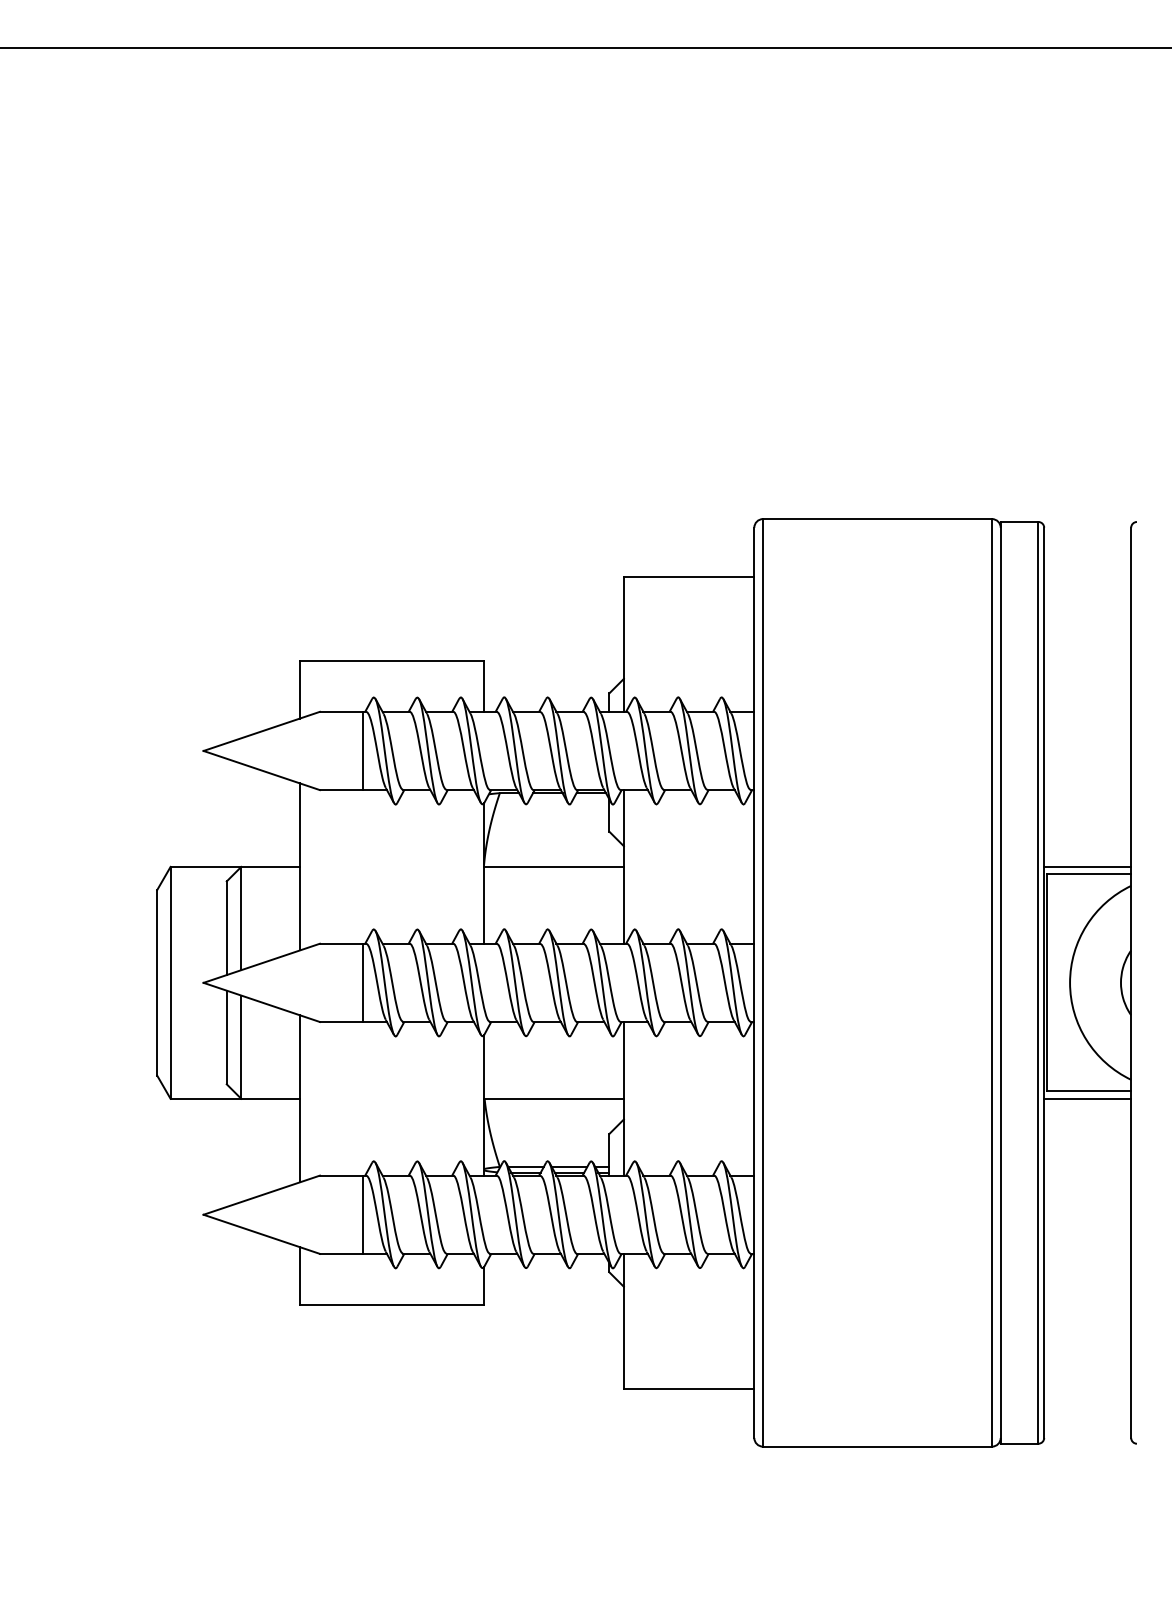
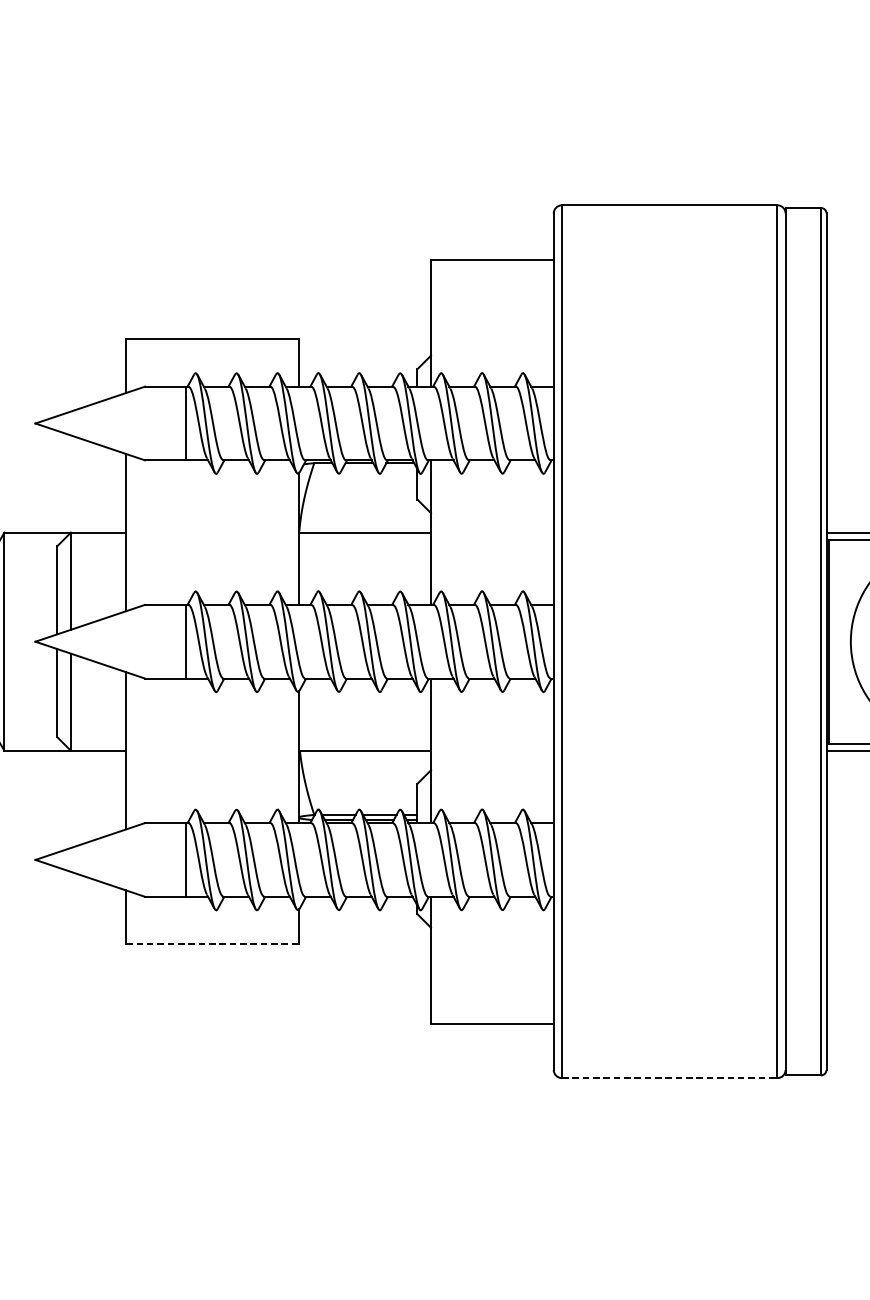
line: (392, 1304) -> (213, 944), solid -> dashed
line: (878, 1446) -> (670, 1078), solid -> dashed

